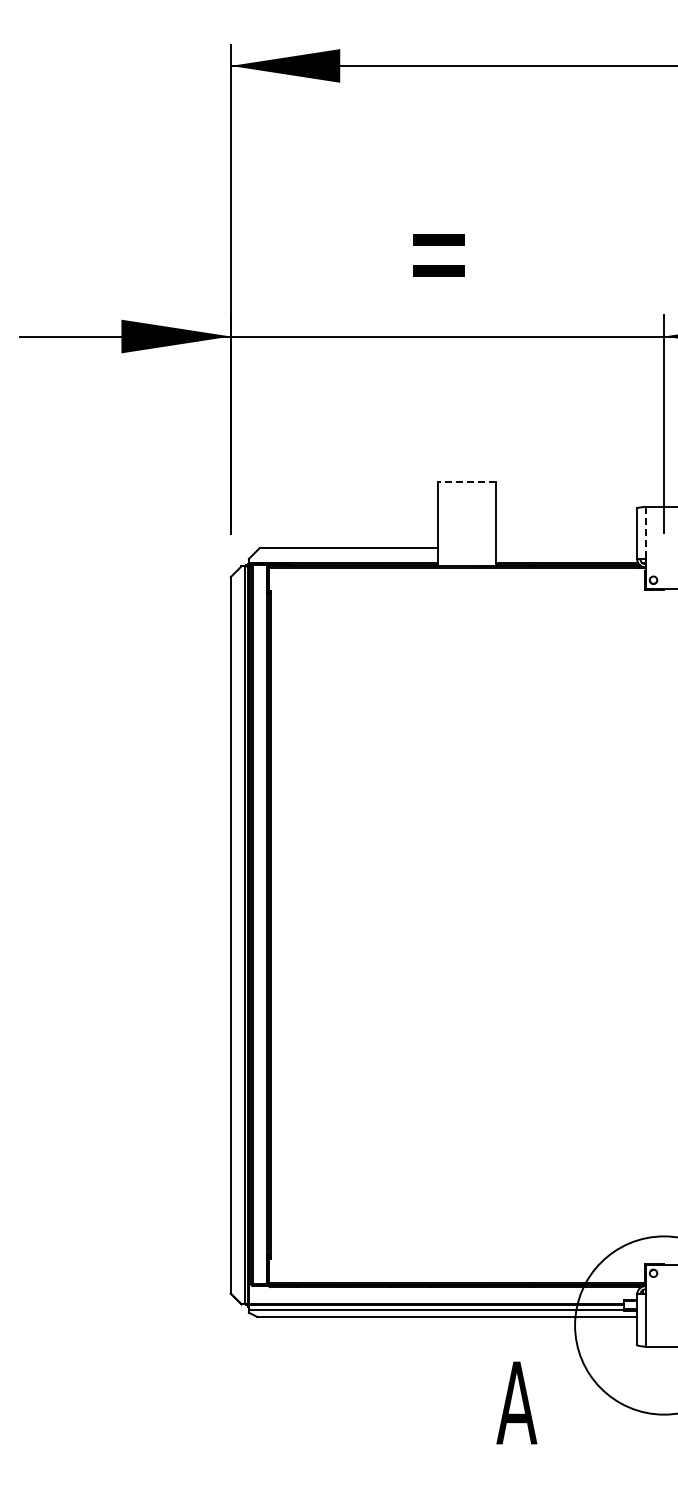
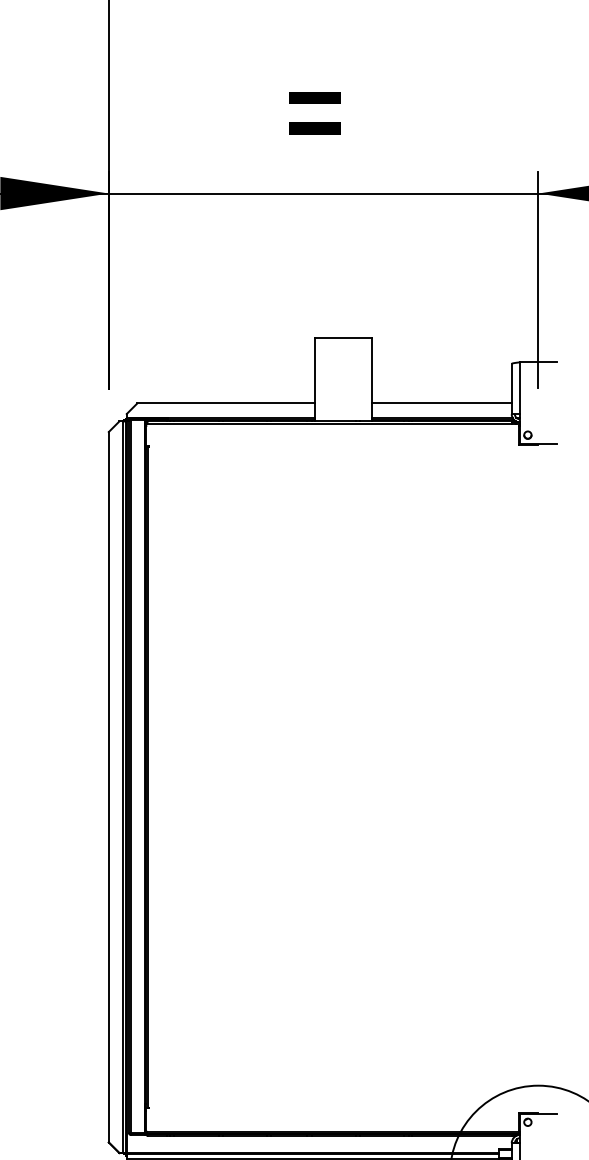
line: (467, 482) -> (343, 338), dashed -> solid
line: (645, 533) -> (519, 388), dashed -> solid
line: (566, 548) -> (441, 403), added

